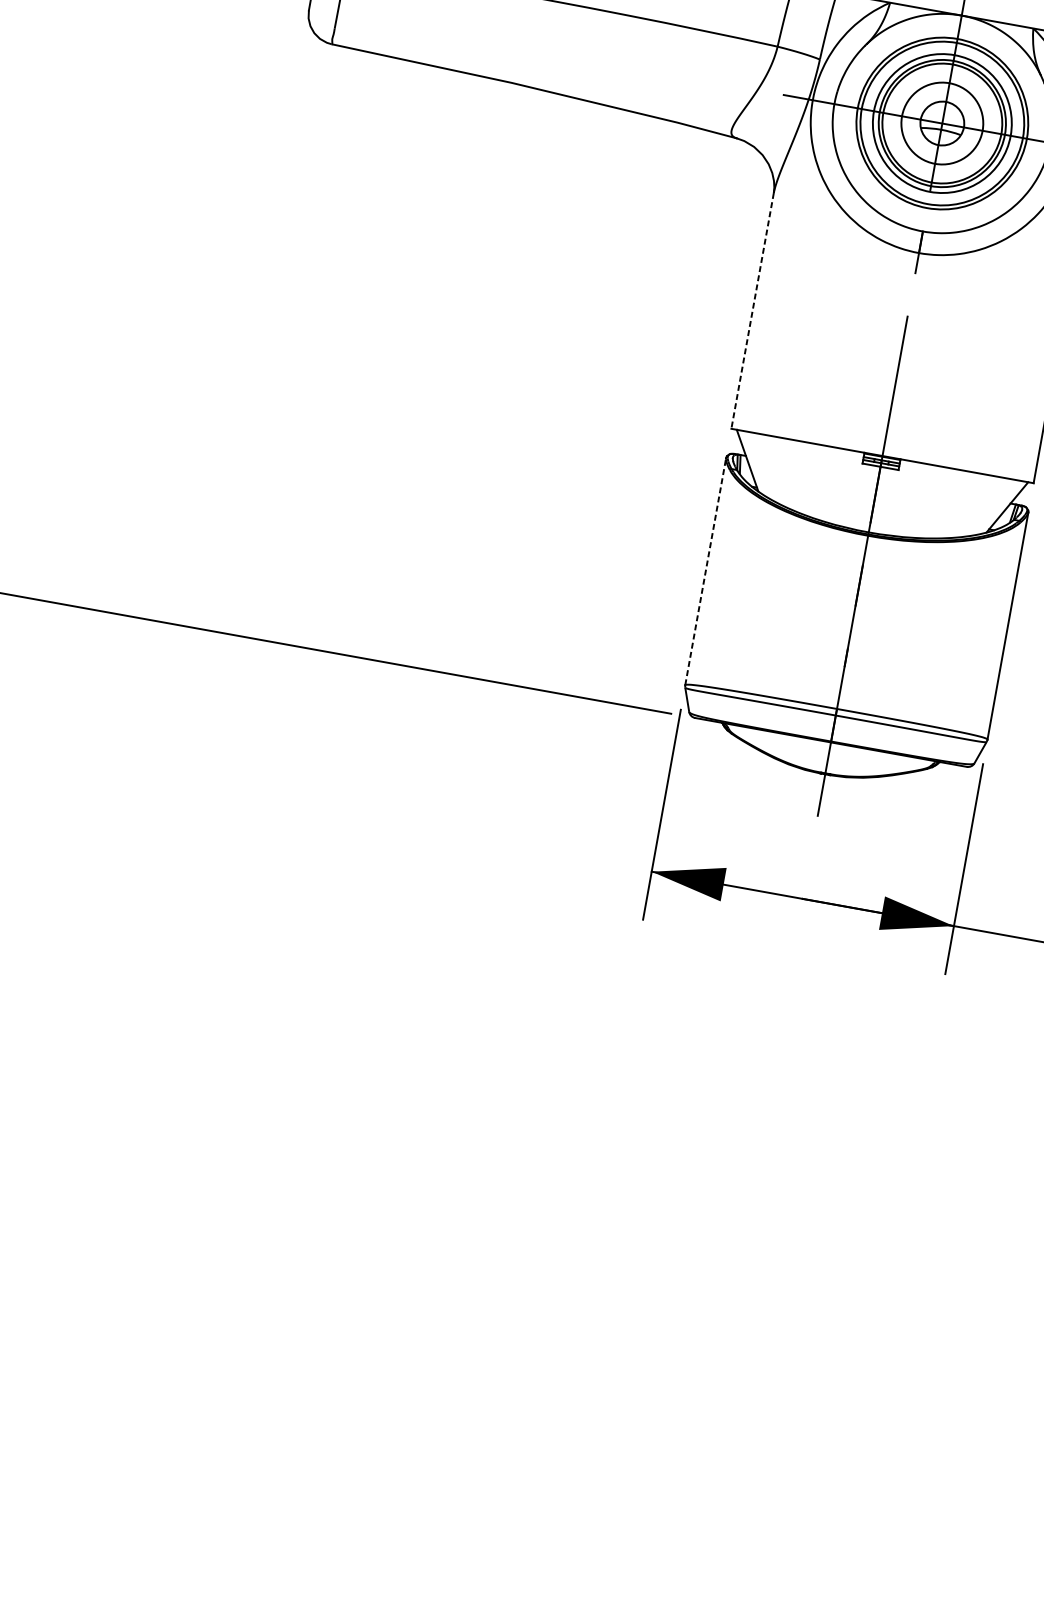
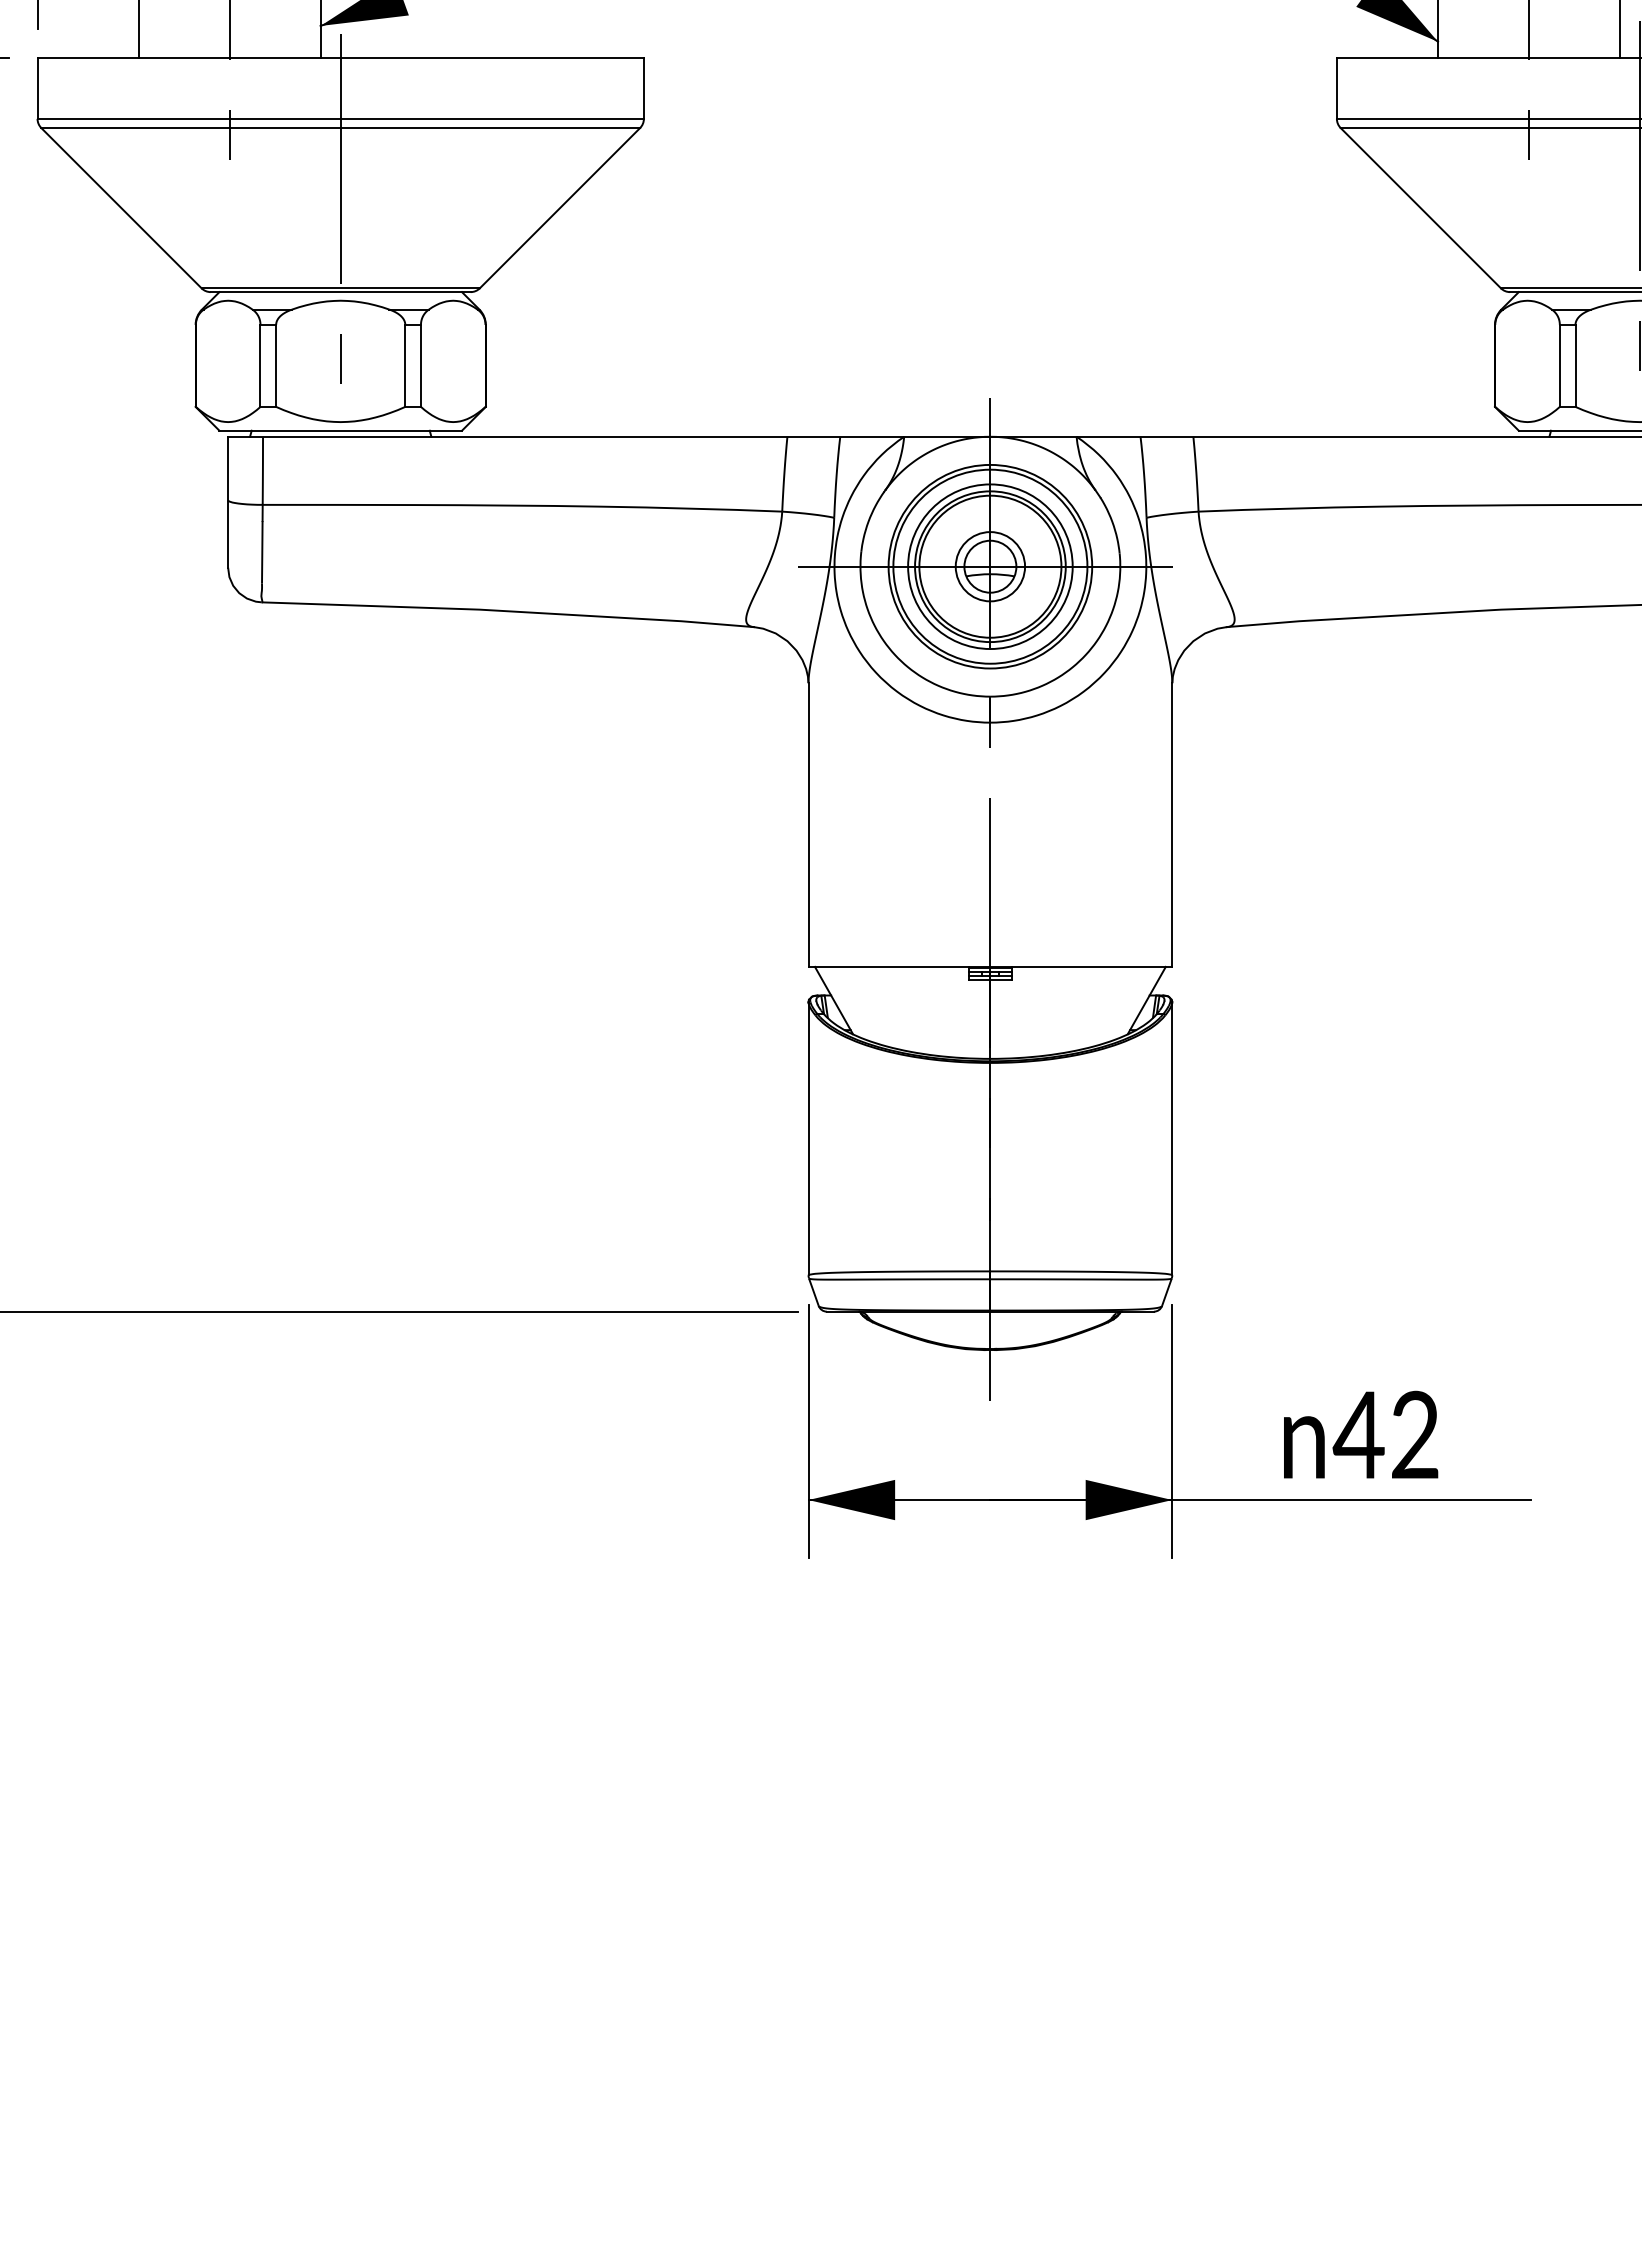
circle: (942, 123) -> (990, 566), size x0.71
line: (752, 311) -> (808, 825), dashed -> solid
line: (705, 571) -> (808, 1138), dashed -> solid

